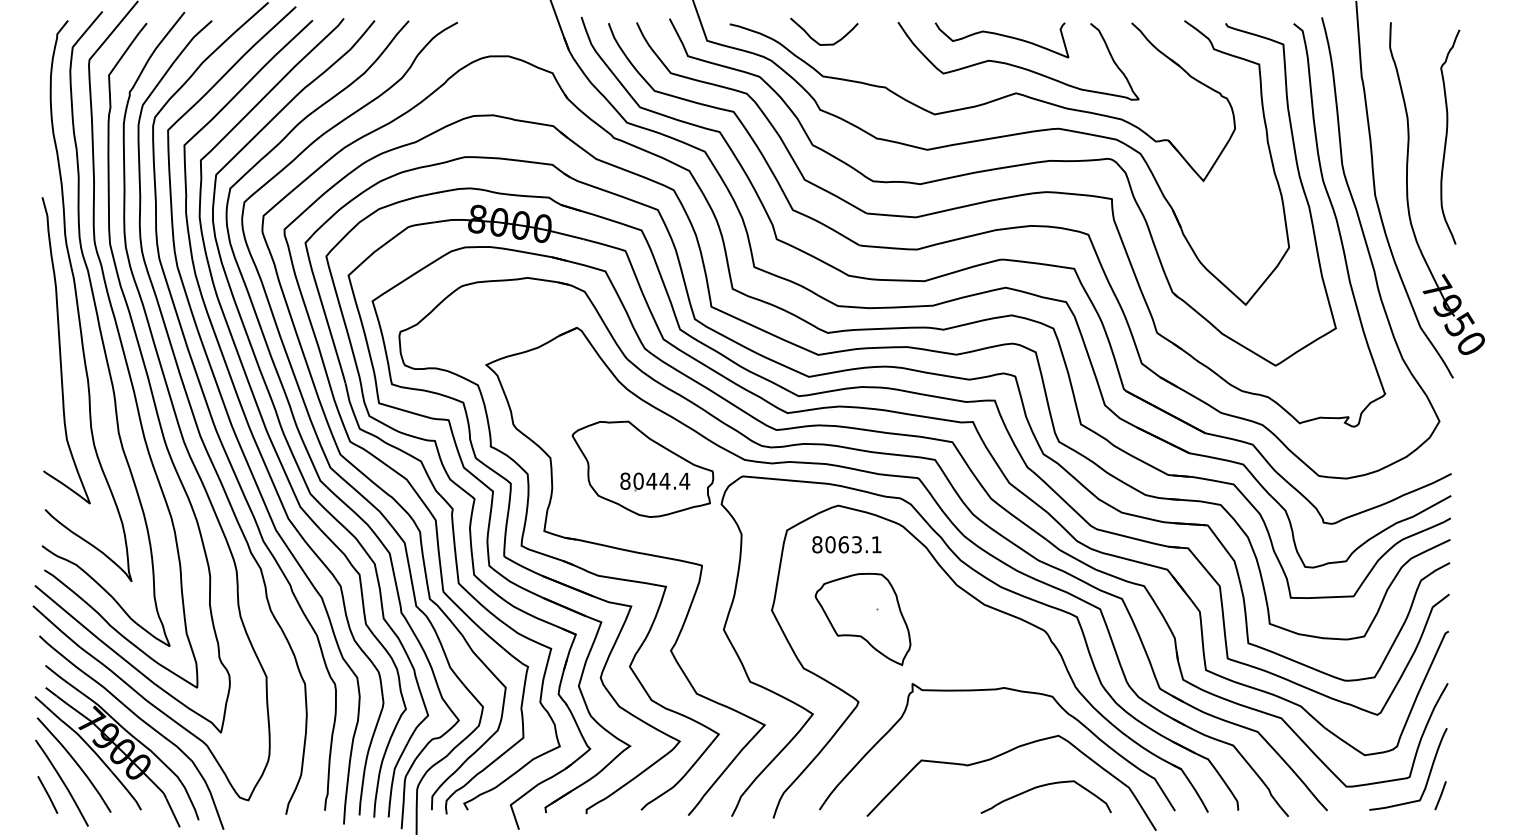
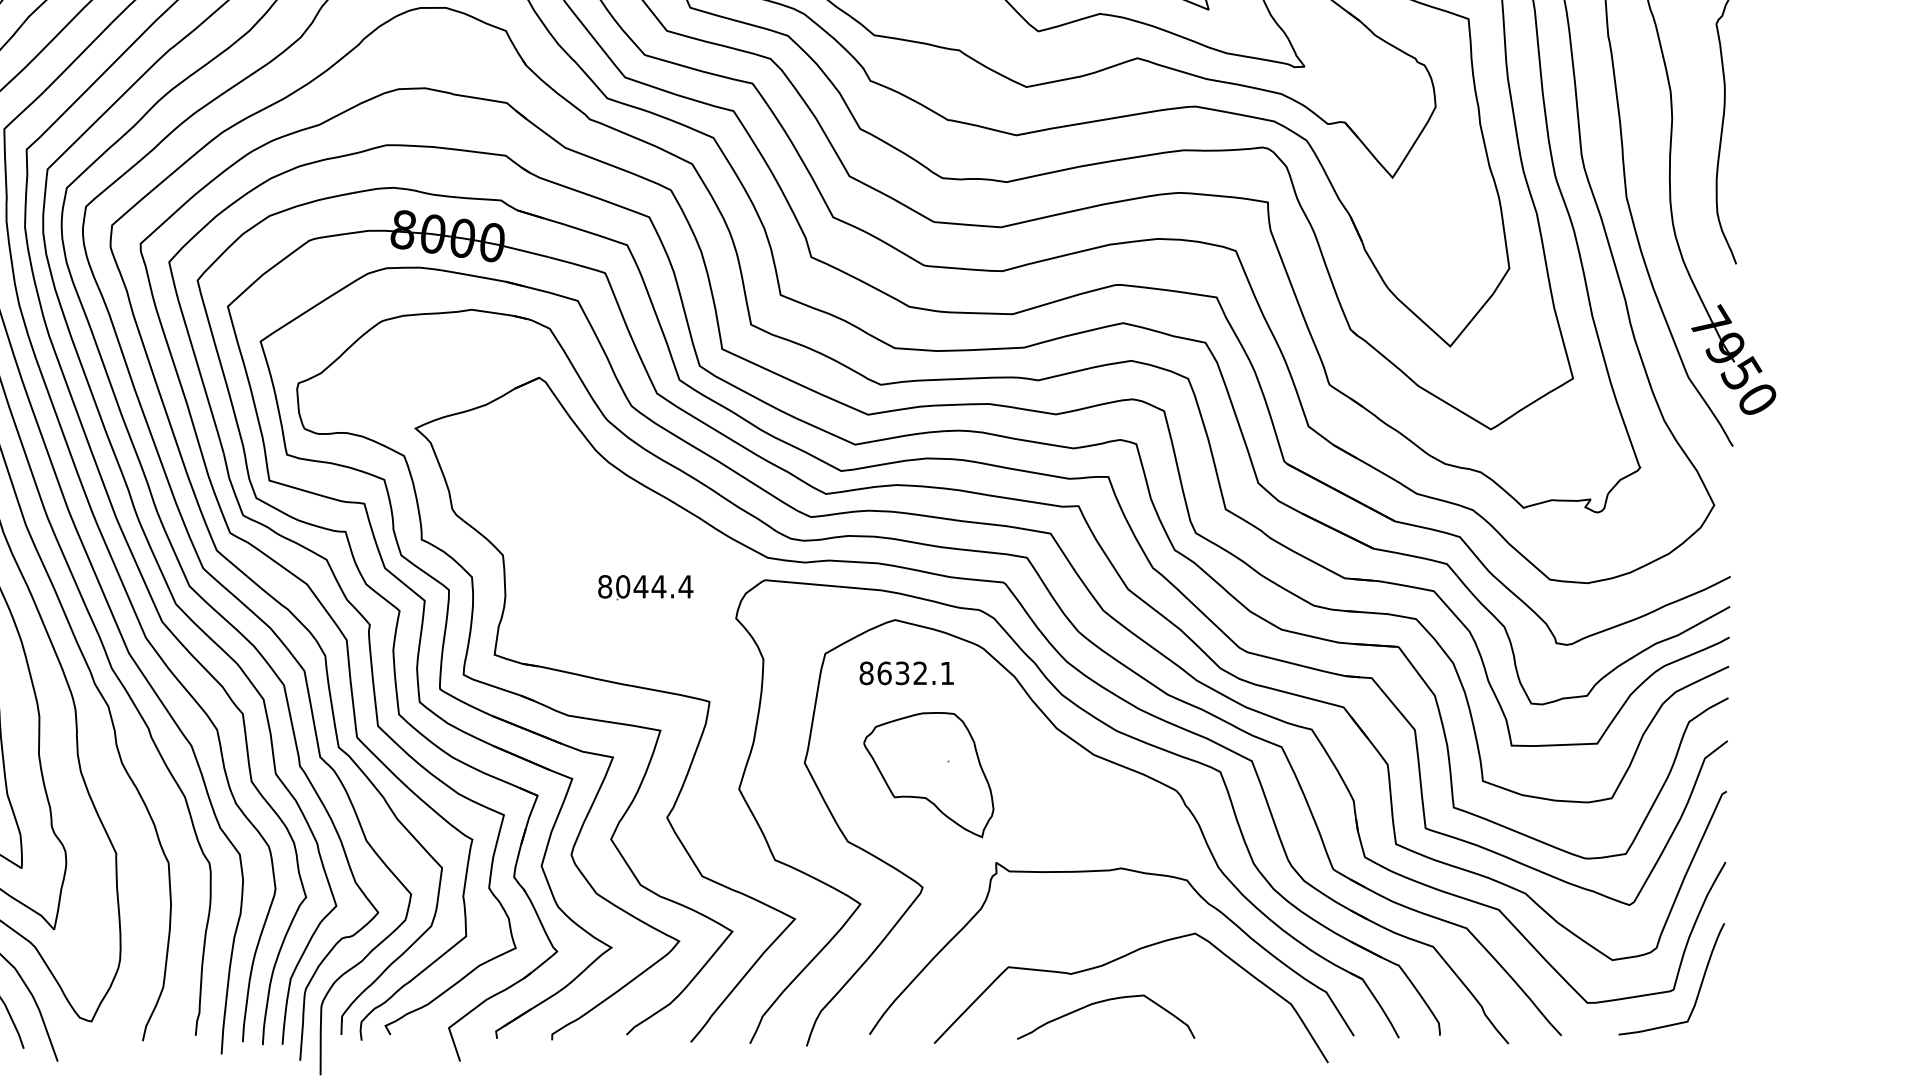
part: (642, 468) -> (628, 569), removed
text: (843, 544) -> (902, 672), 8063.1 -> 8632.1
curve: (1044, 786) -> (1103, 1002), moved
line: (1440, 795) -> (1715, 1014), removed

